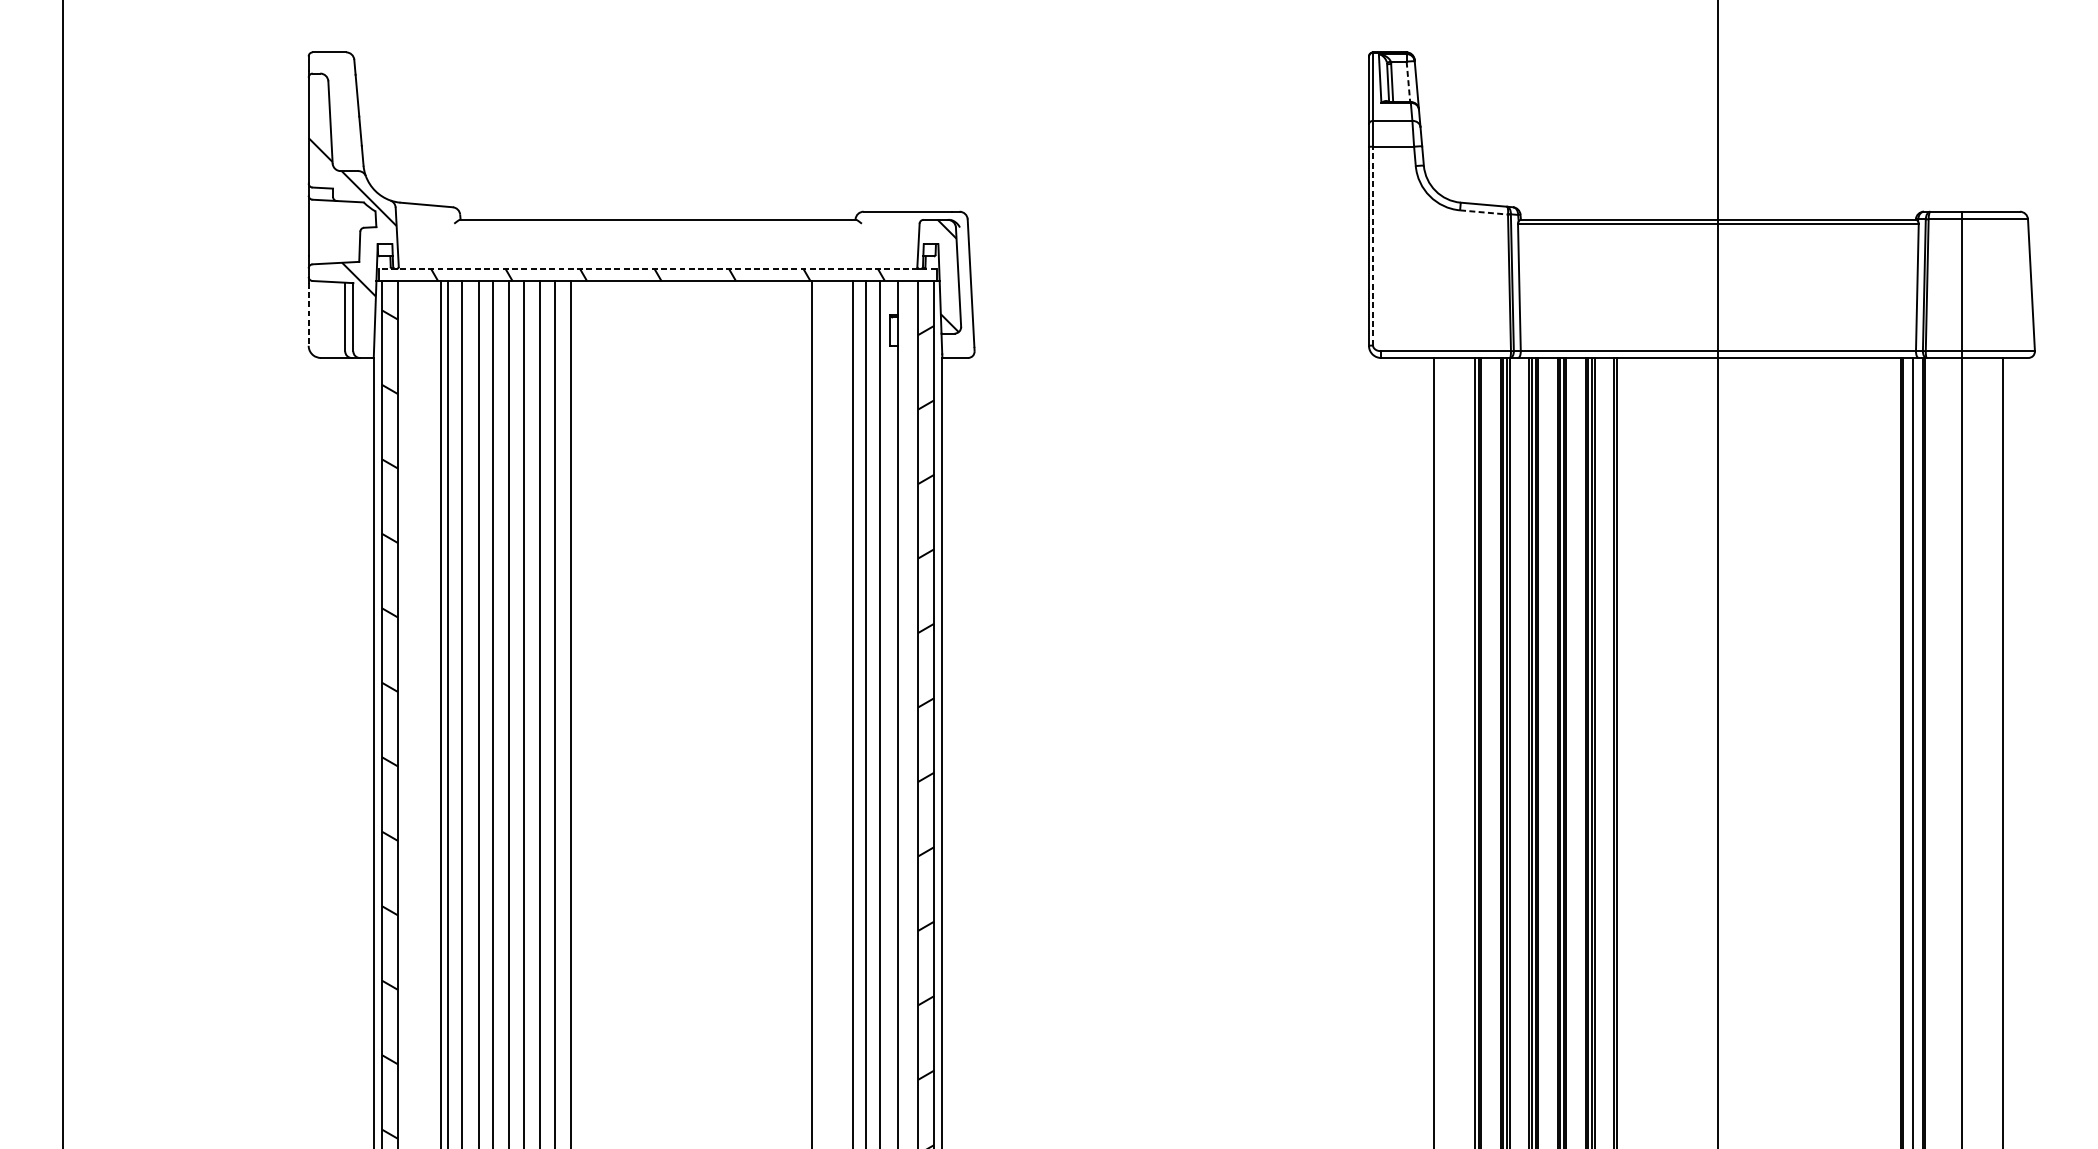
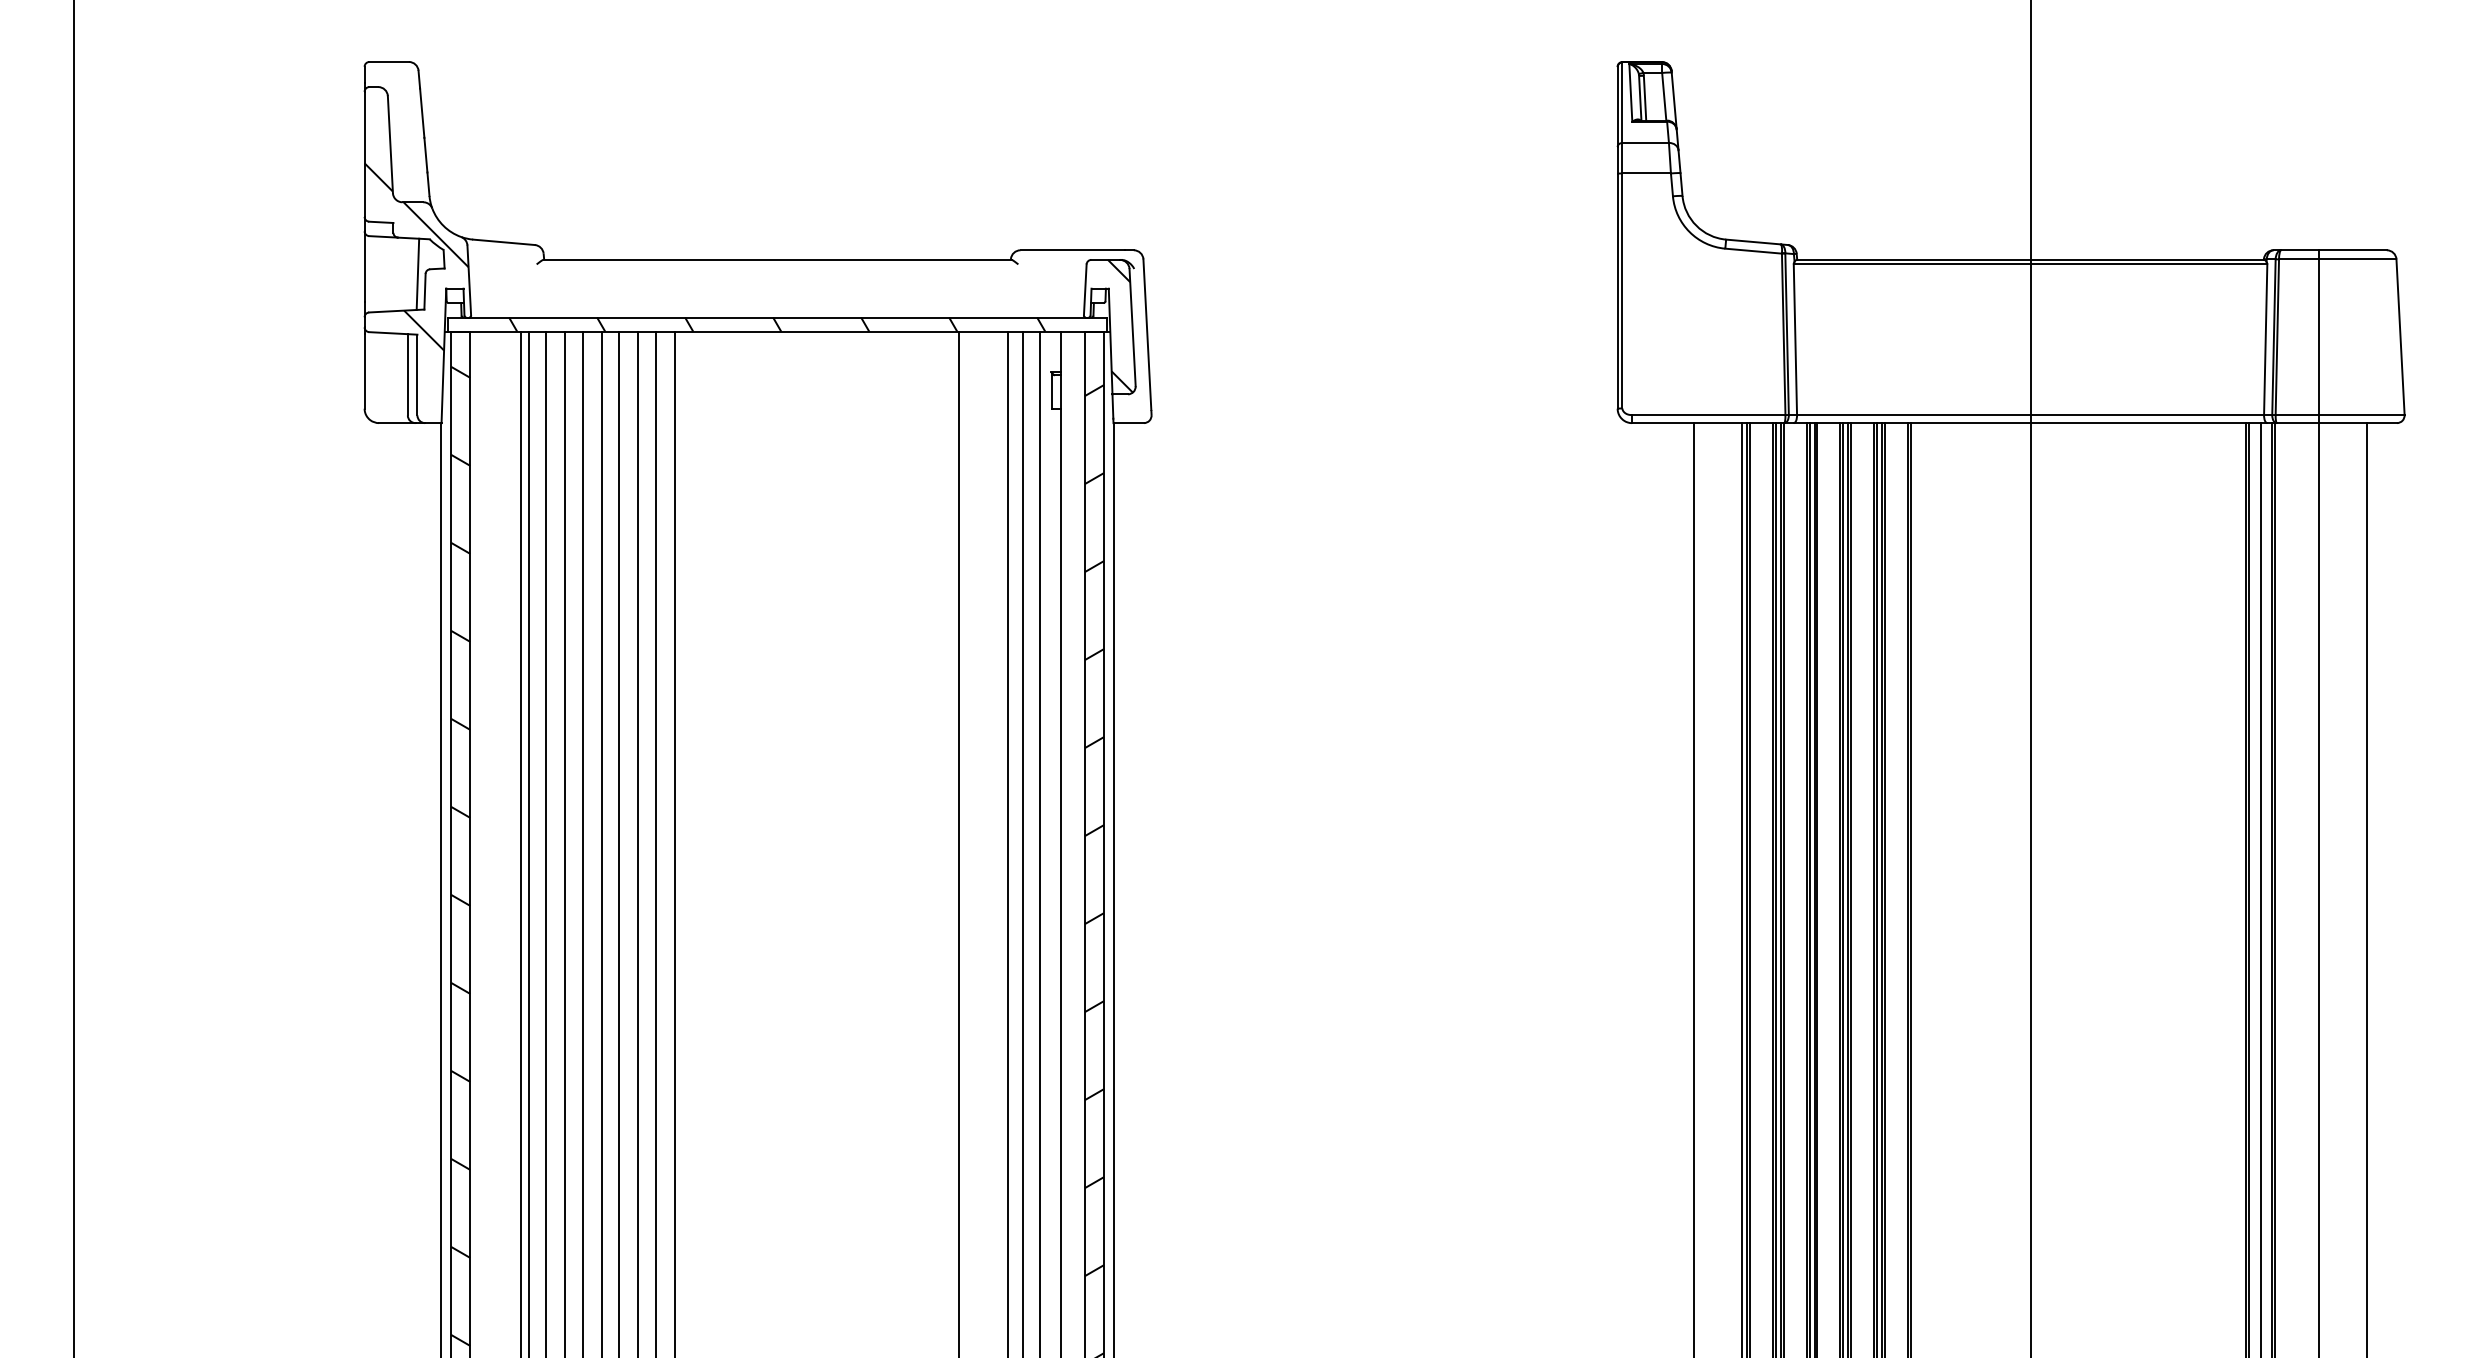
line: (1408, 81) -> (1664, 96), dashed -> solid
line: (1484, 212) -> (1754, 251), dashed -> solid
line: (353, 231) -> (417, 273), added
line: (1373, 245) -> (1622, 290), dashed -> solid
line: (658, 268) -> (777, 317), dashed -> solid
line: (308, 314) -> (364, 371), dashed -> solid

